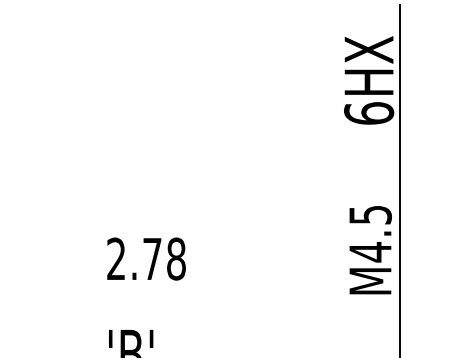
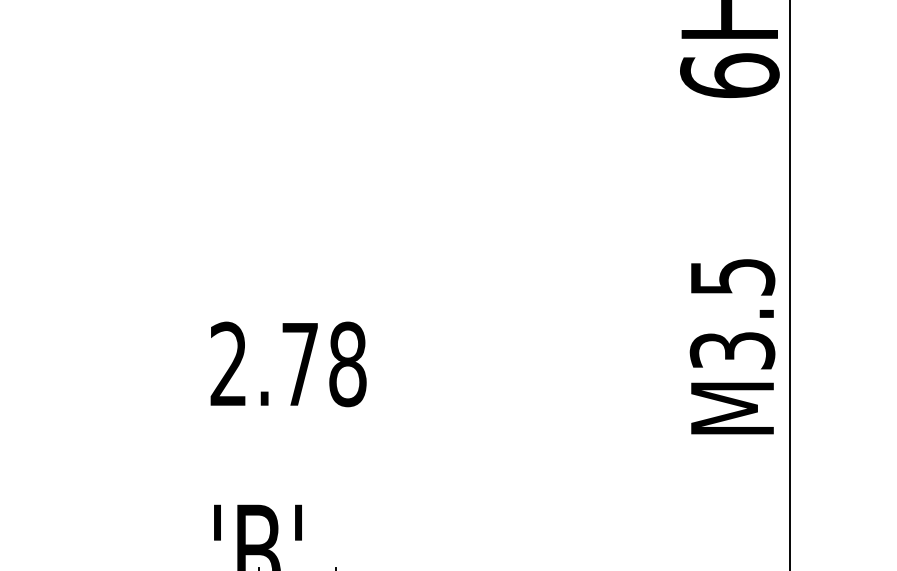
text: (370, 252) -> (732, 351), M4.5 -> M3.5

